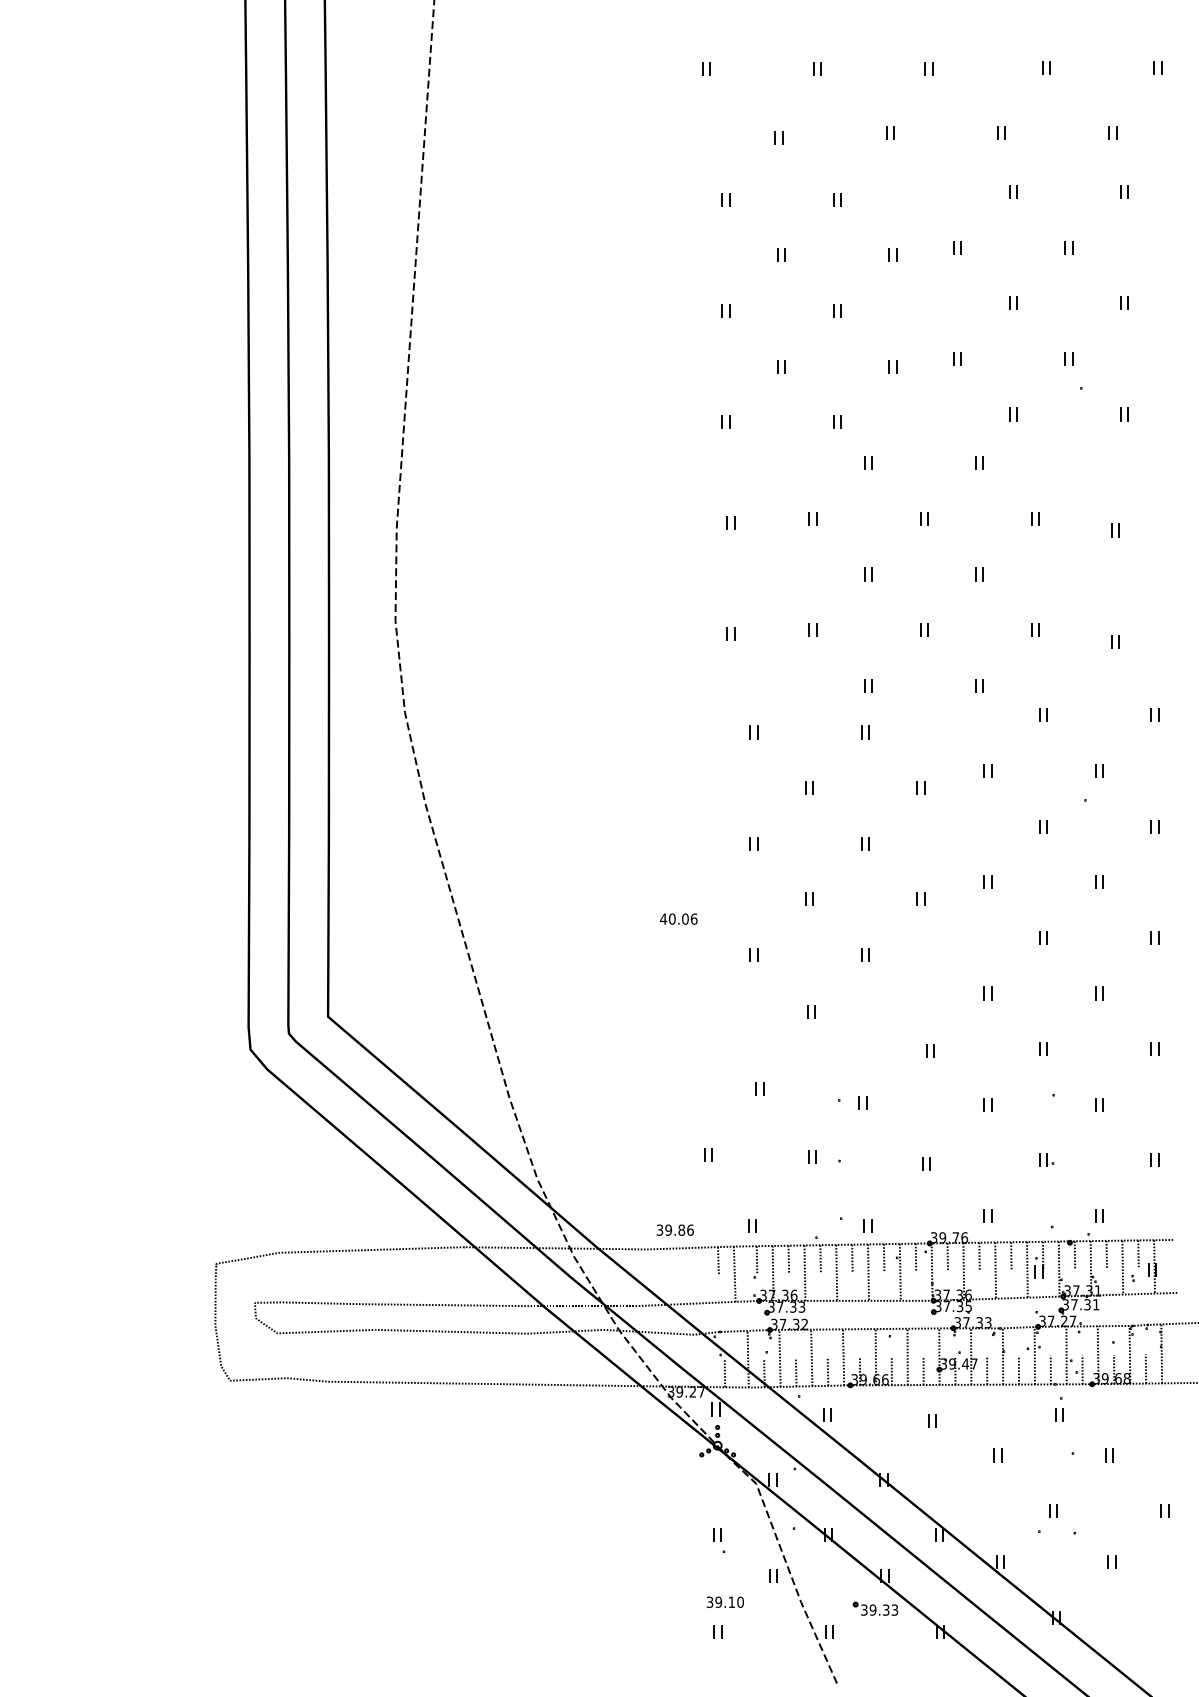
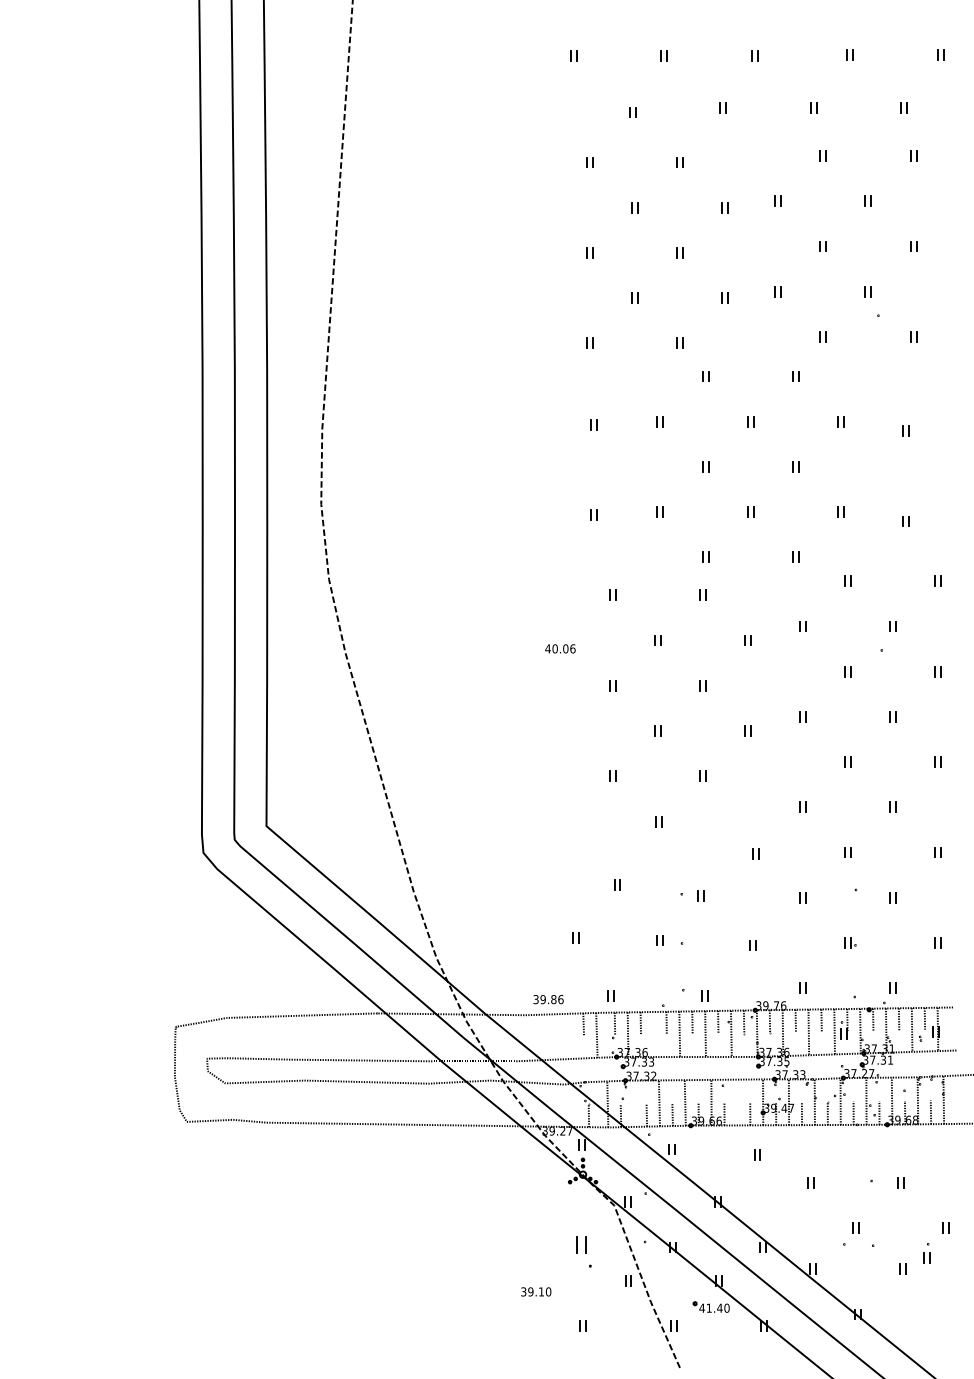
text: (678, 918) -> (560, 648), moved
line: (804, 1273) -> (653, 1034), removed
line: (907, 1356) -> (737, 1102), removed
line: (779, 1358) -> (633, 1103), removed
part: (1059, 1409) -> (926, 1253), moved
part: (719, 1540) -> (584, 1251), size x1.6
text: (725, 1601) -> (536, 1291), moved
text: (879, 1609) -> (714, 1307), 39.33 -> 41.40

